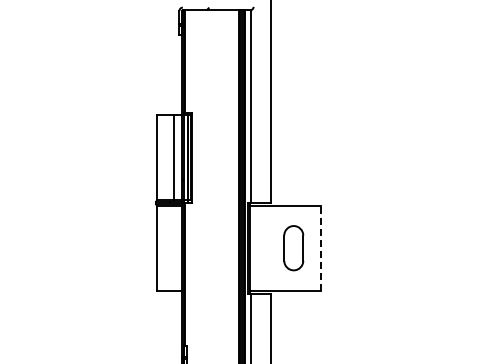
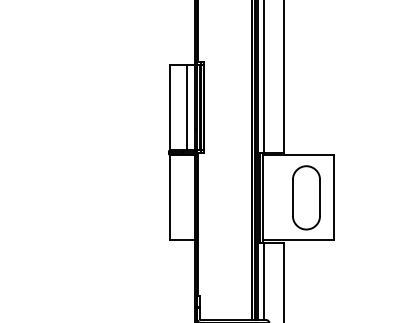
part: (293, 247) -> (306, 197), size x1.43
line: (320, 248) -> (333, 198), dashed -> solid

